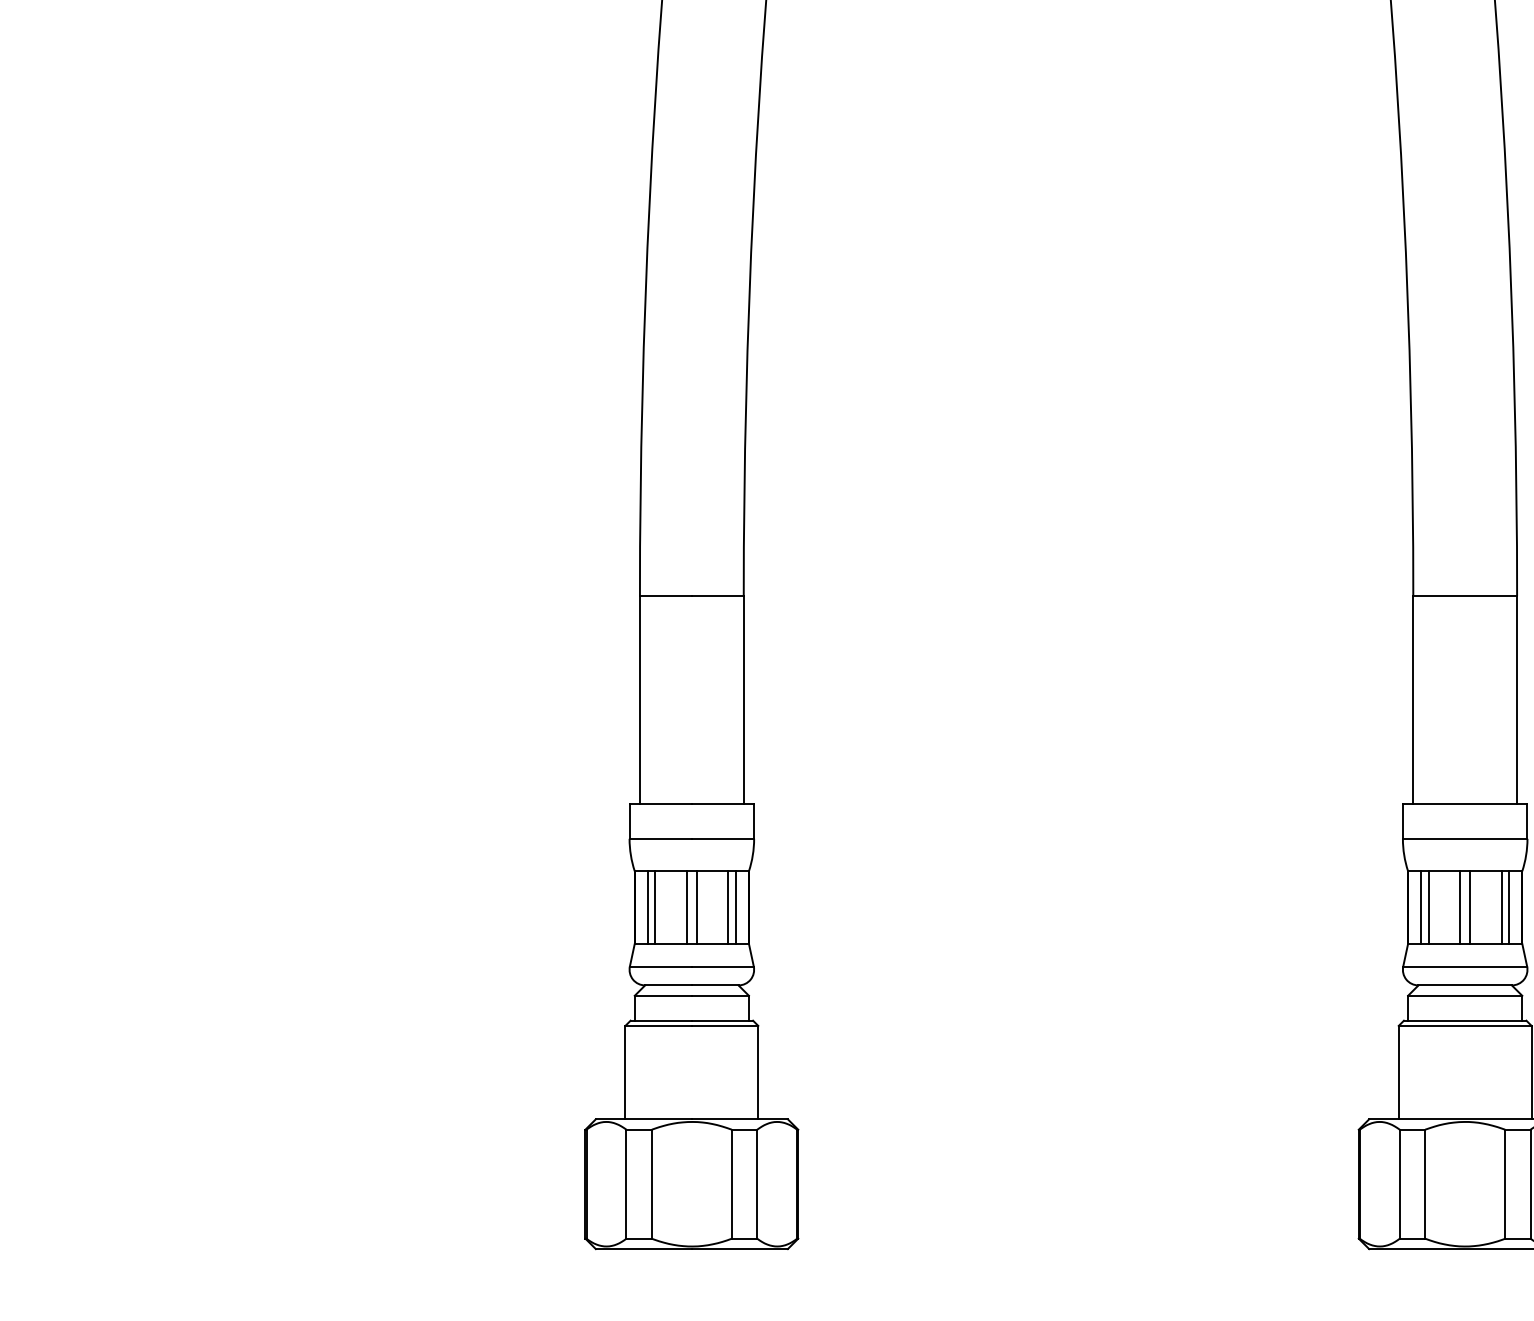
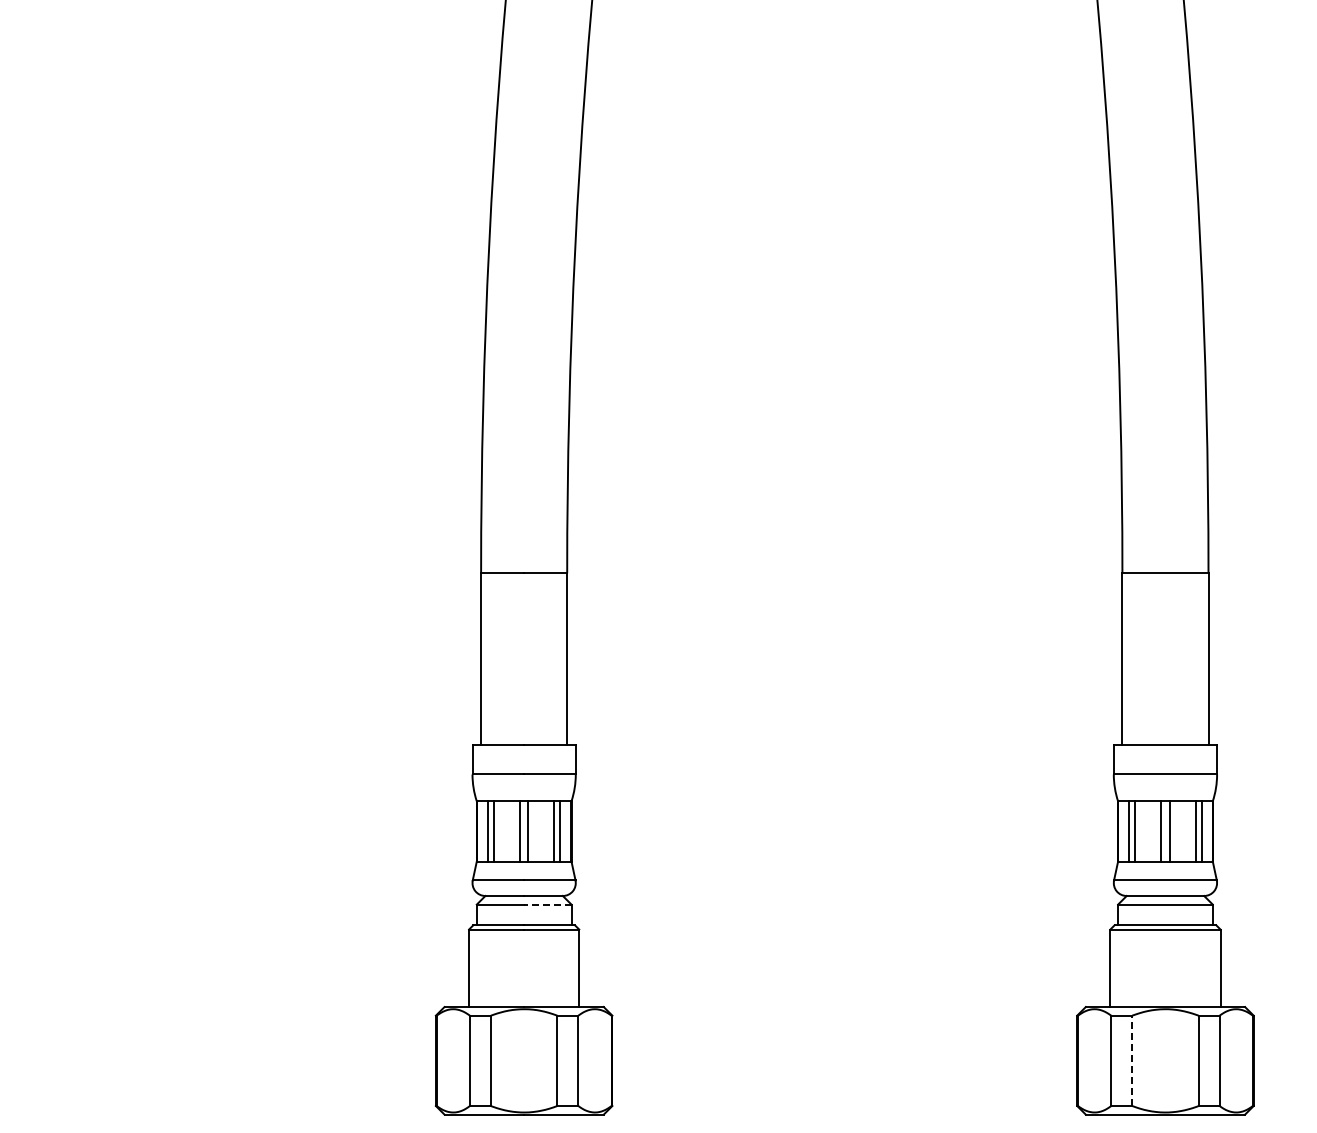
line: (720, 995) -> (547, 904), solid -> dashed
line: (1425, 1183) -> (1132, 1060), solid -> dashed

